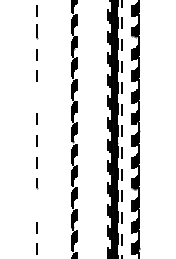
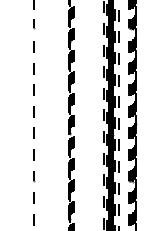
part: (37, 32) -> (34, 24), size x0.62
line: (36, 97) -> (33, 89), added
line: (36, 205) -> (33, 197), added

